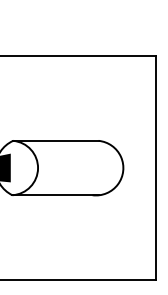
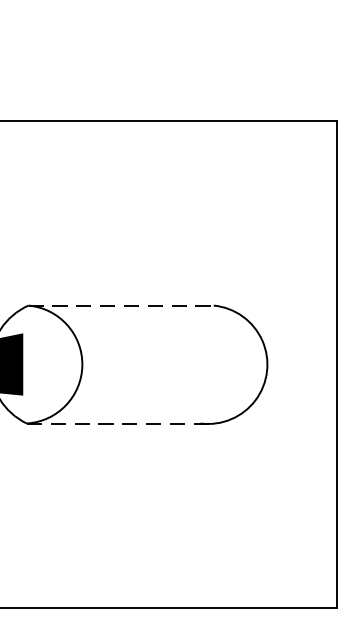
line: (55, 140) -> (120, 304), solid -> dashed
line: (56, 195) -> (122, 424), solid -> dashed

